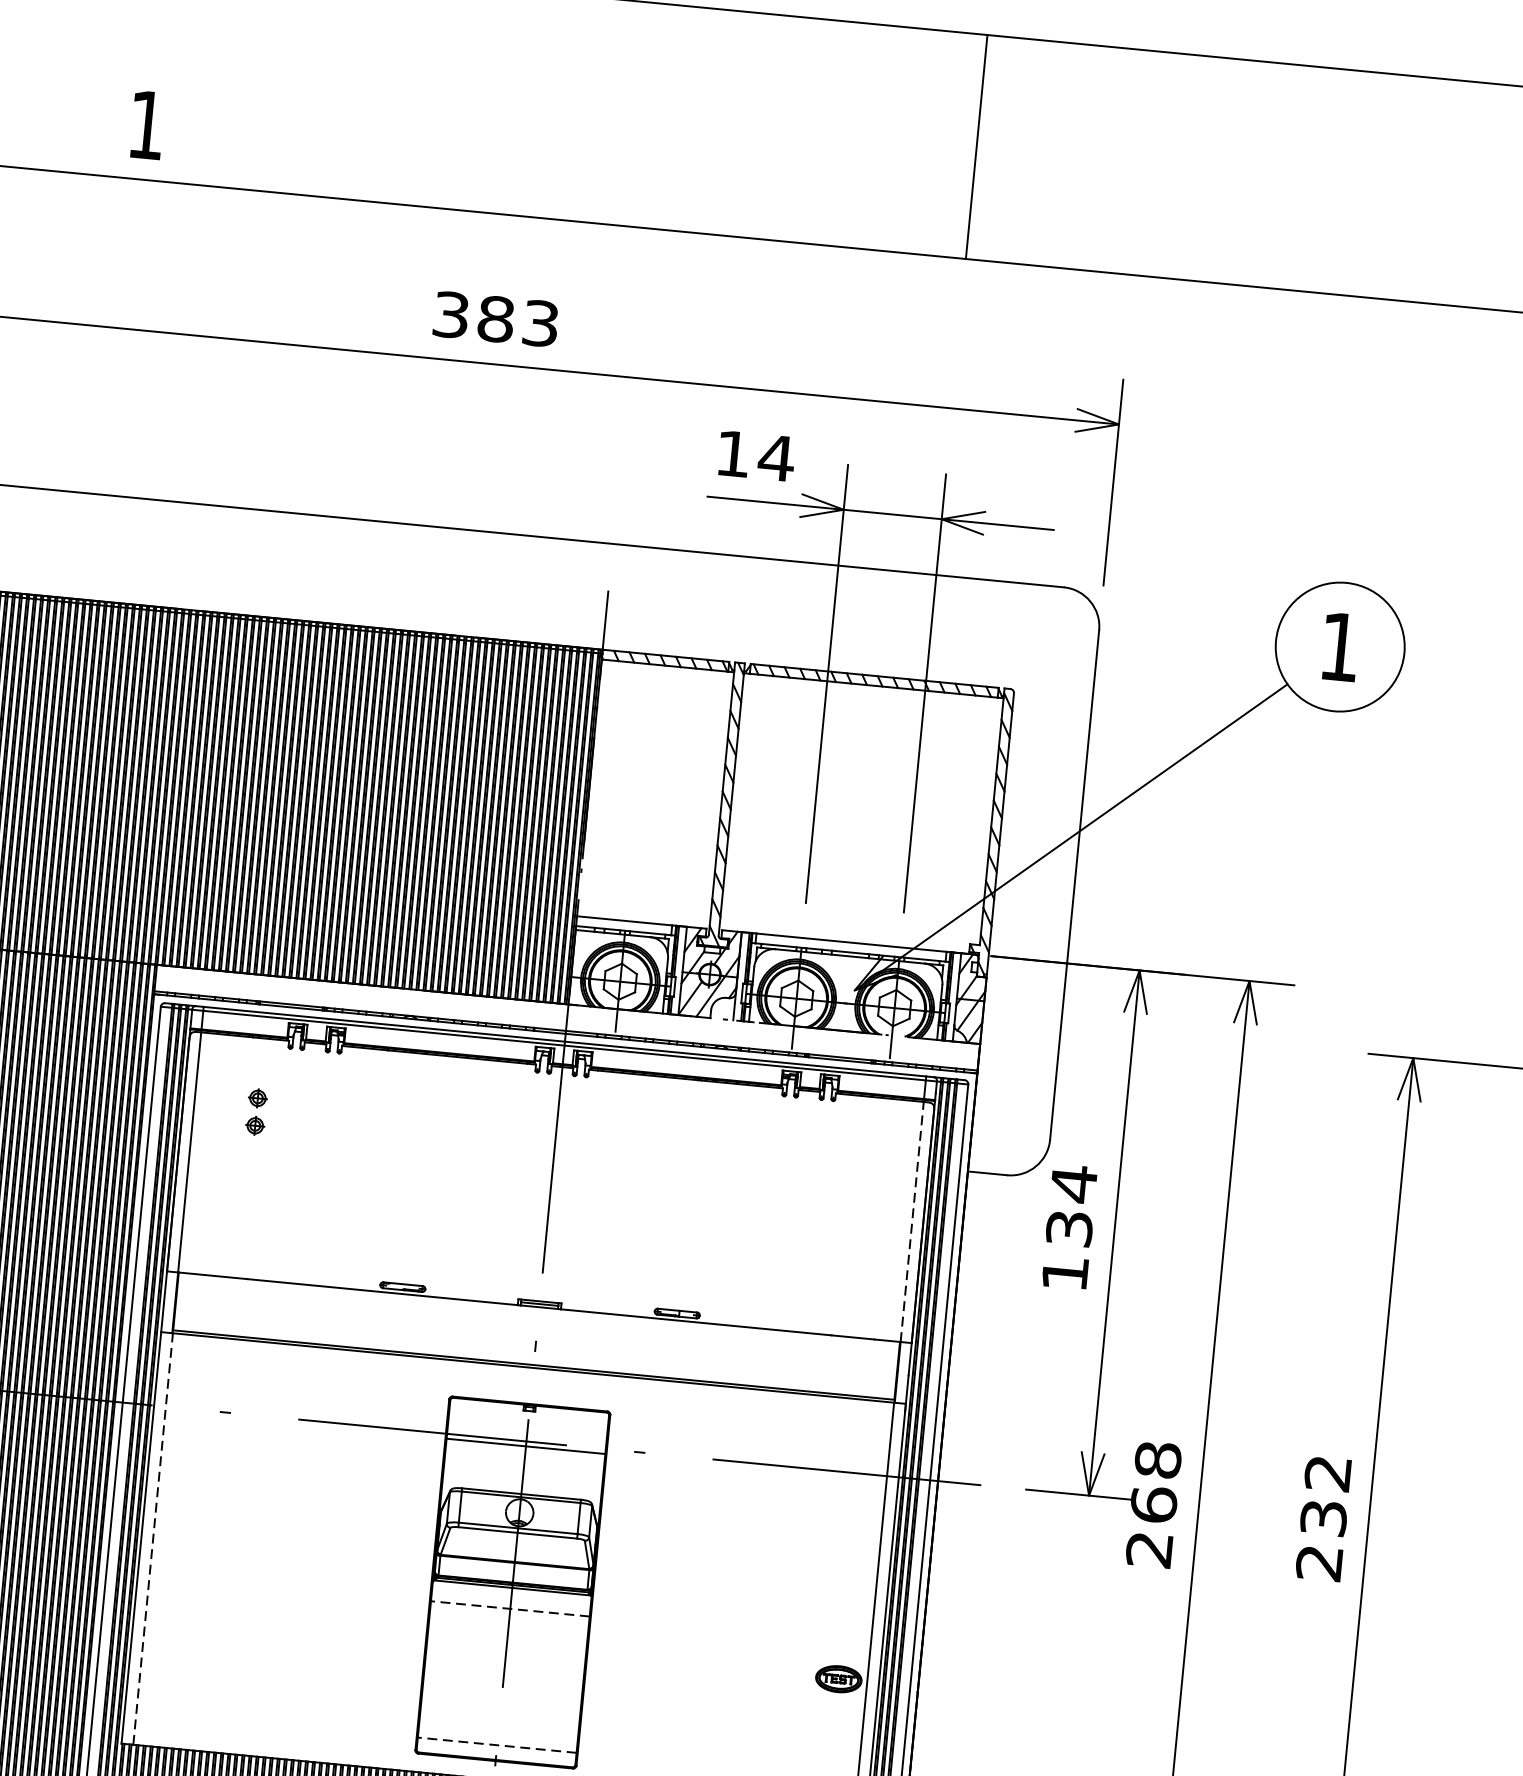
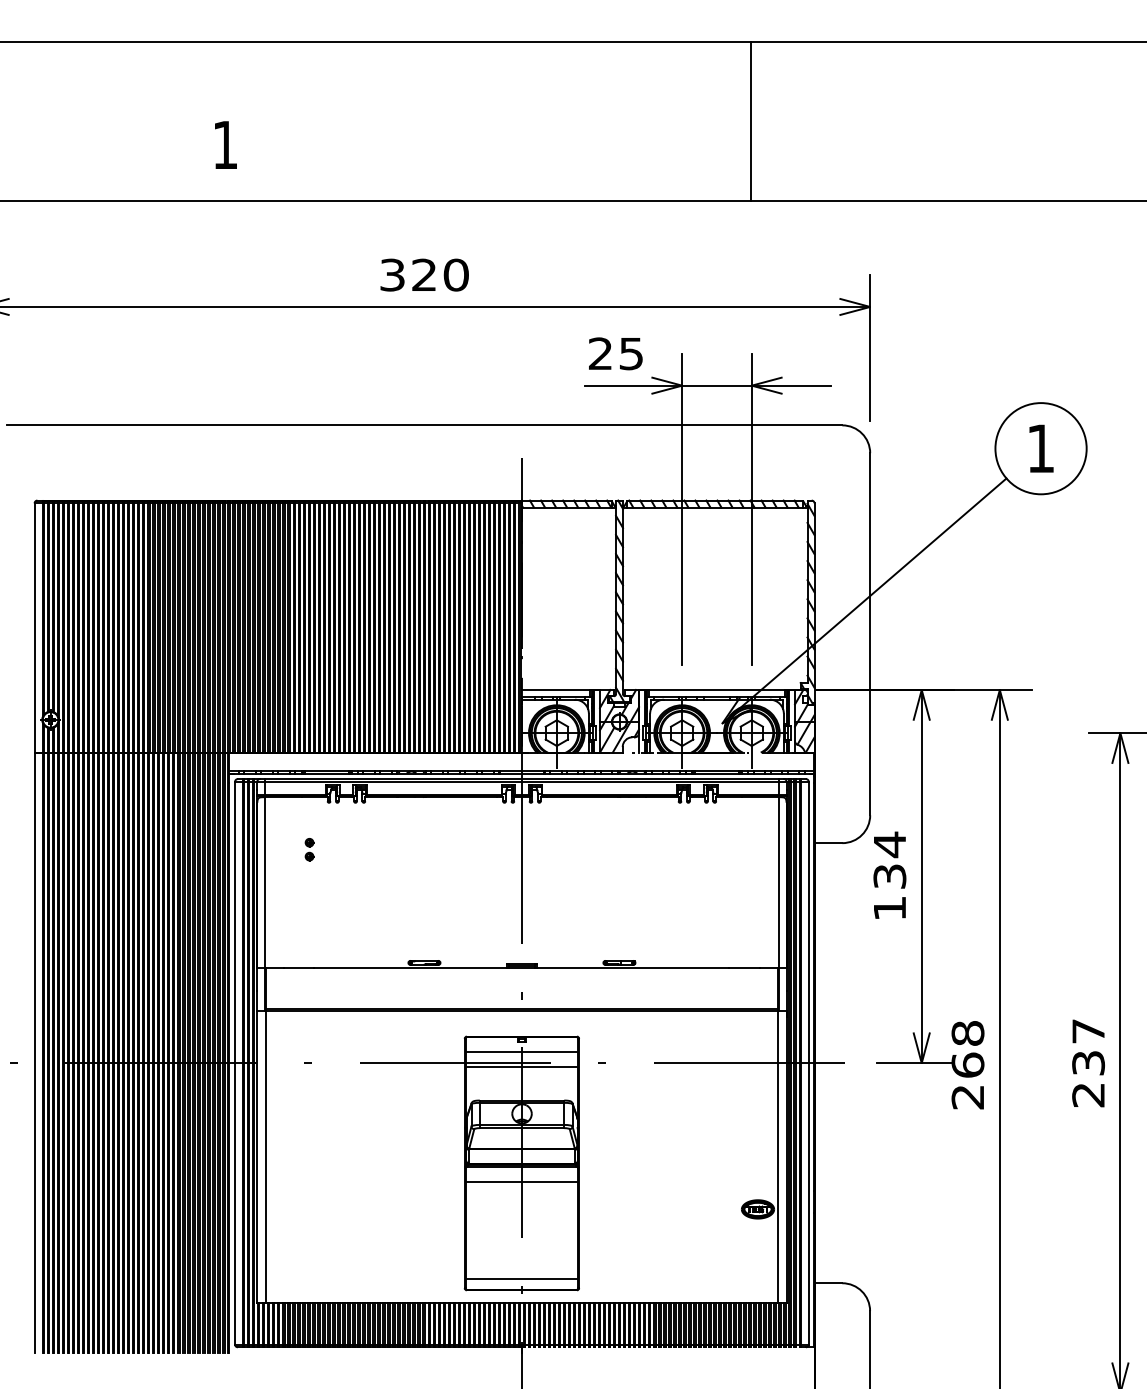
text: (147, 124) -> (225, 144), moved
text: (518, 320) -> (440, 274), 383 -> 320
text: (755, 455) -> (616, 353), 14 -> 25
part: (256, 1111) -> (309, 849), size x0.71
line: (911, 1221) -> (778, 882), dashed -> solid
line: (527, 1426) -> (521, 1052), added
text: (1328, 1473) -> (1088, 1031), 232 -> 237
line: (152, 1538) -> (265, 1156), dashed -> solid
line: (509, 1609) -> (521, 1182), dashed -> solid
line: (496, 1745) -> (521, 1279), dashed -> solid

